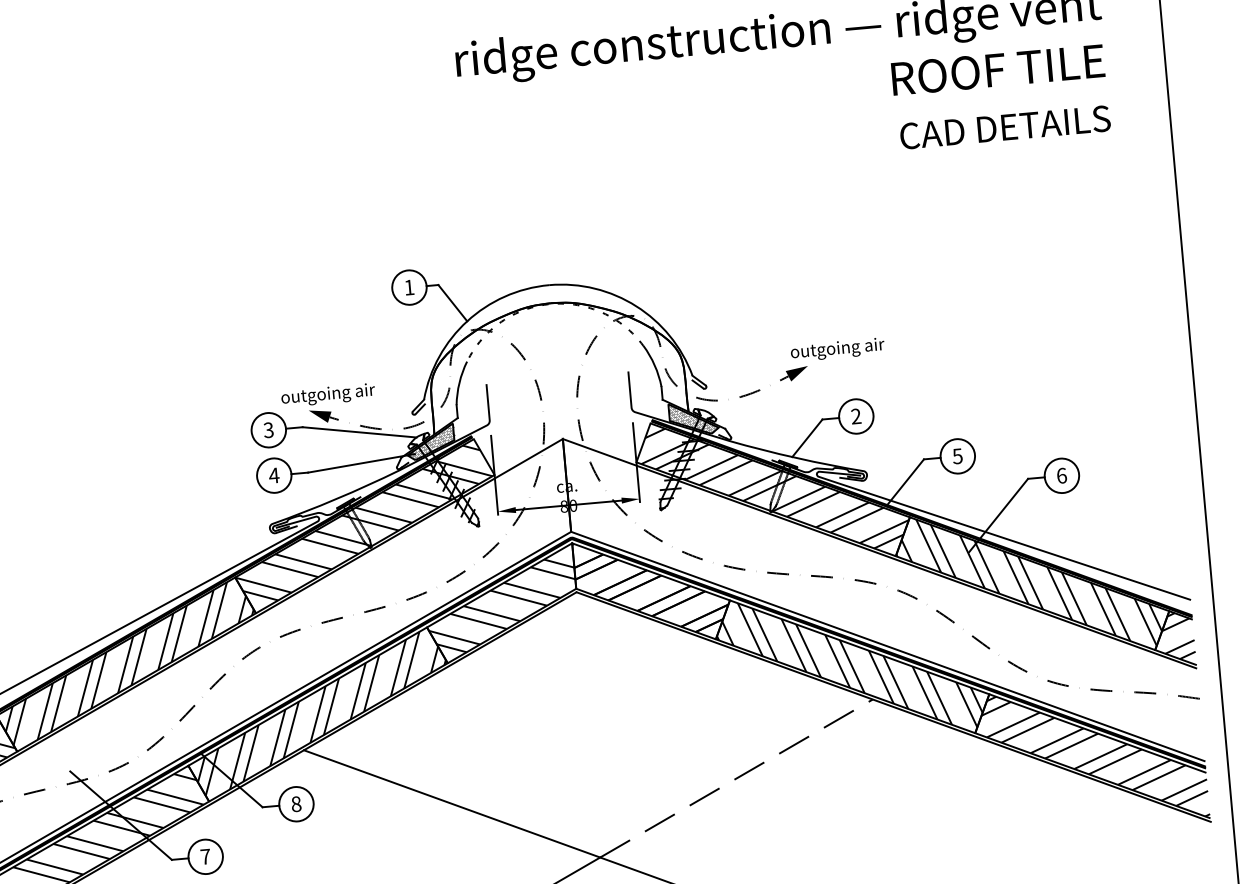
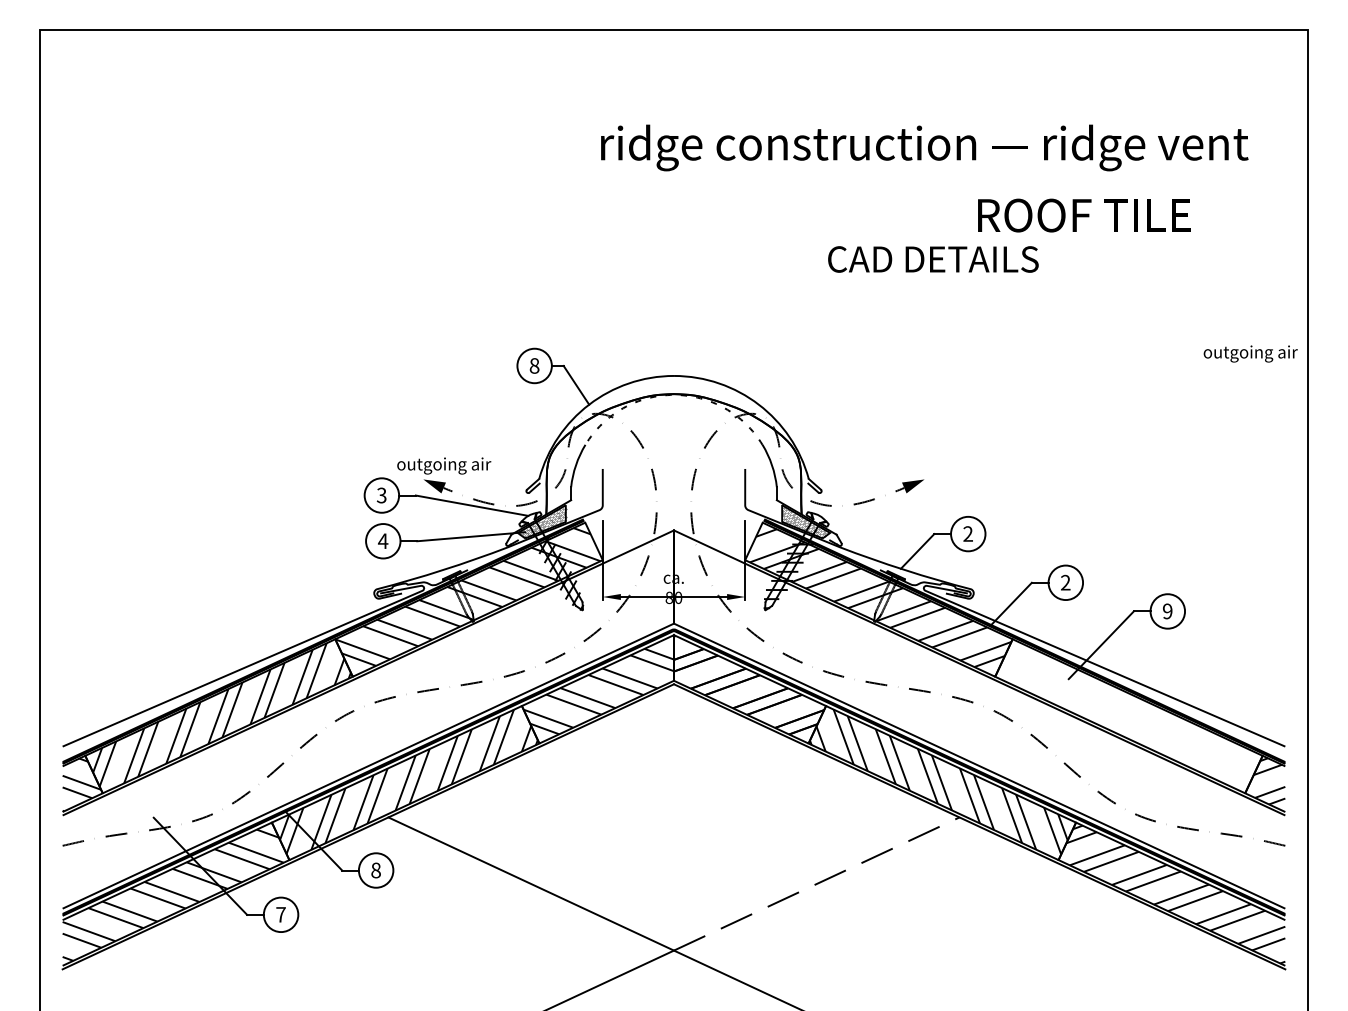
text: (998, 69) -> (1084, 215), moved
text: (1005, 127) -> (933, 259), moved
text: (409, 287) -> (534, 365), 1 -> 8
text: (837, 349) -> (1250, 353), moved
text: (957, 456) -> (1065, 582), 5 -> 2
text: (1061, 475) -> (1167, 611), 6 -> 9
hatch: (1028, 583) -> (1124, 715), removed

